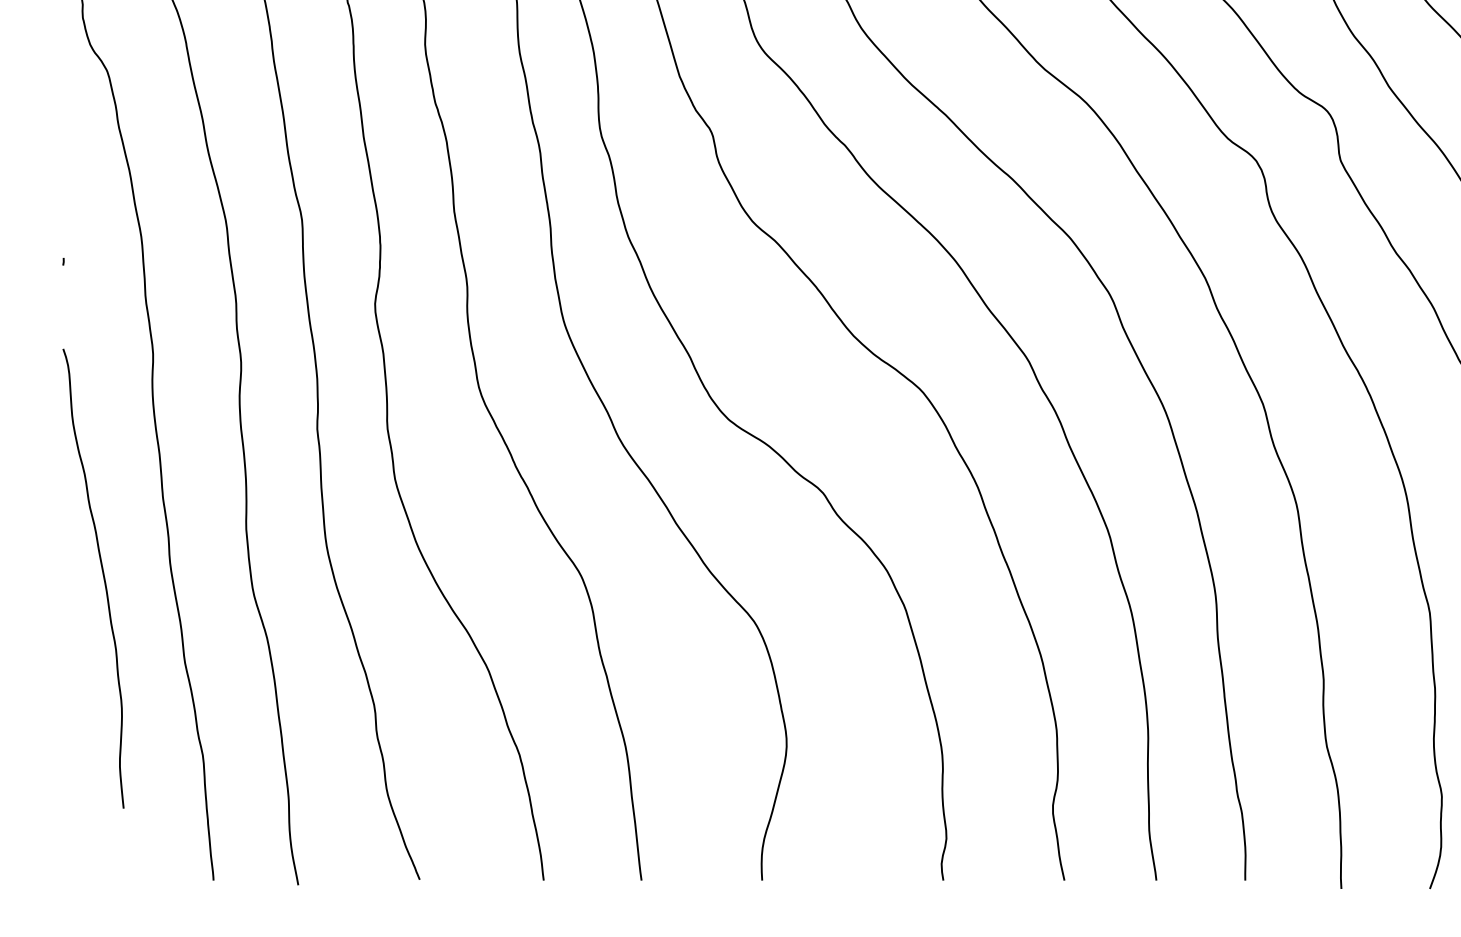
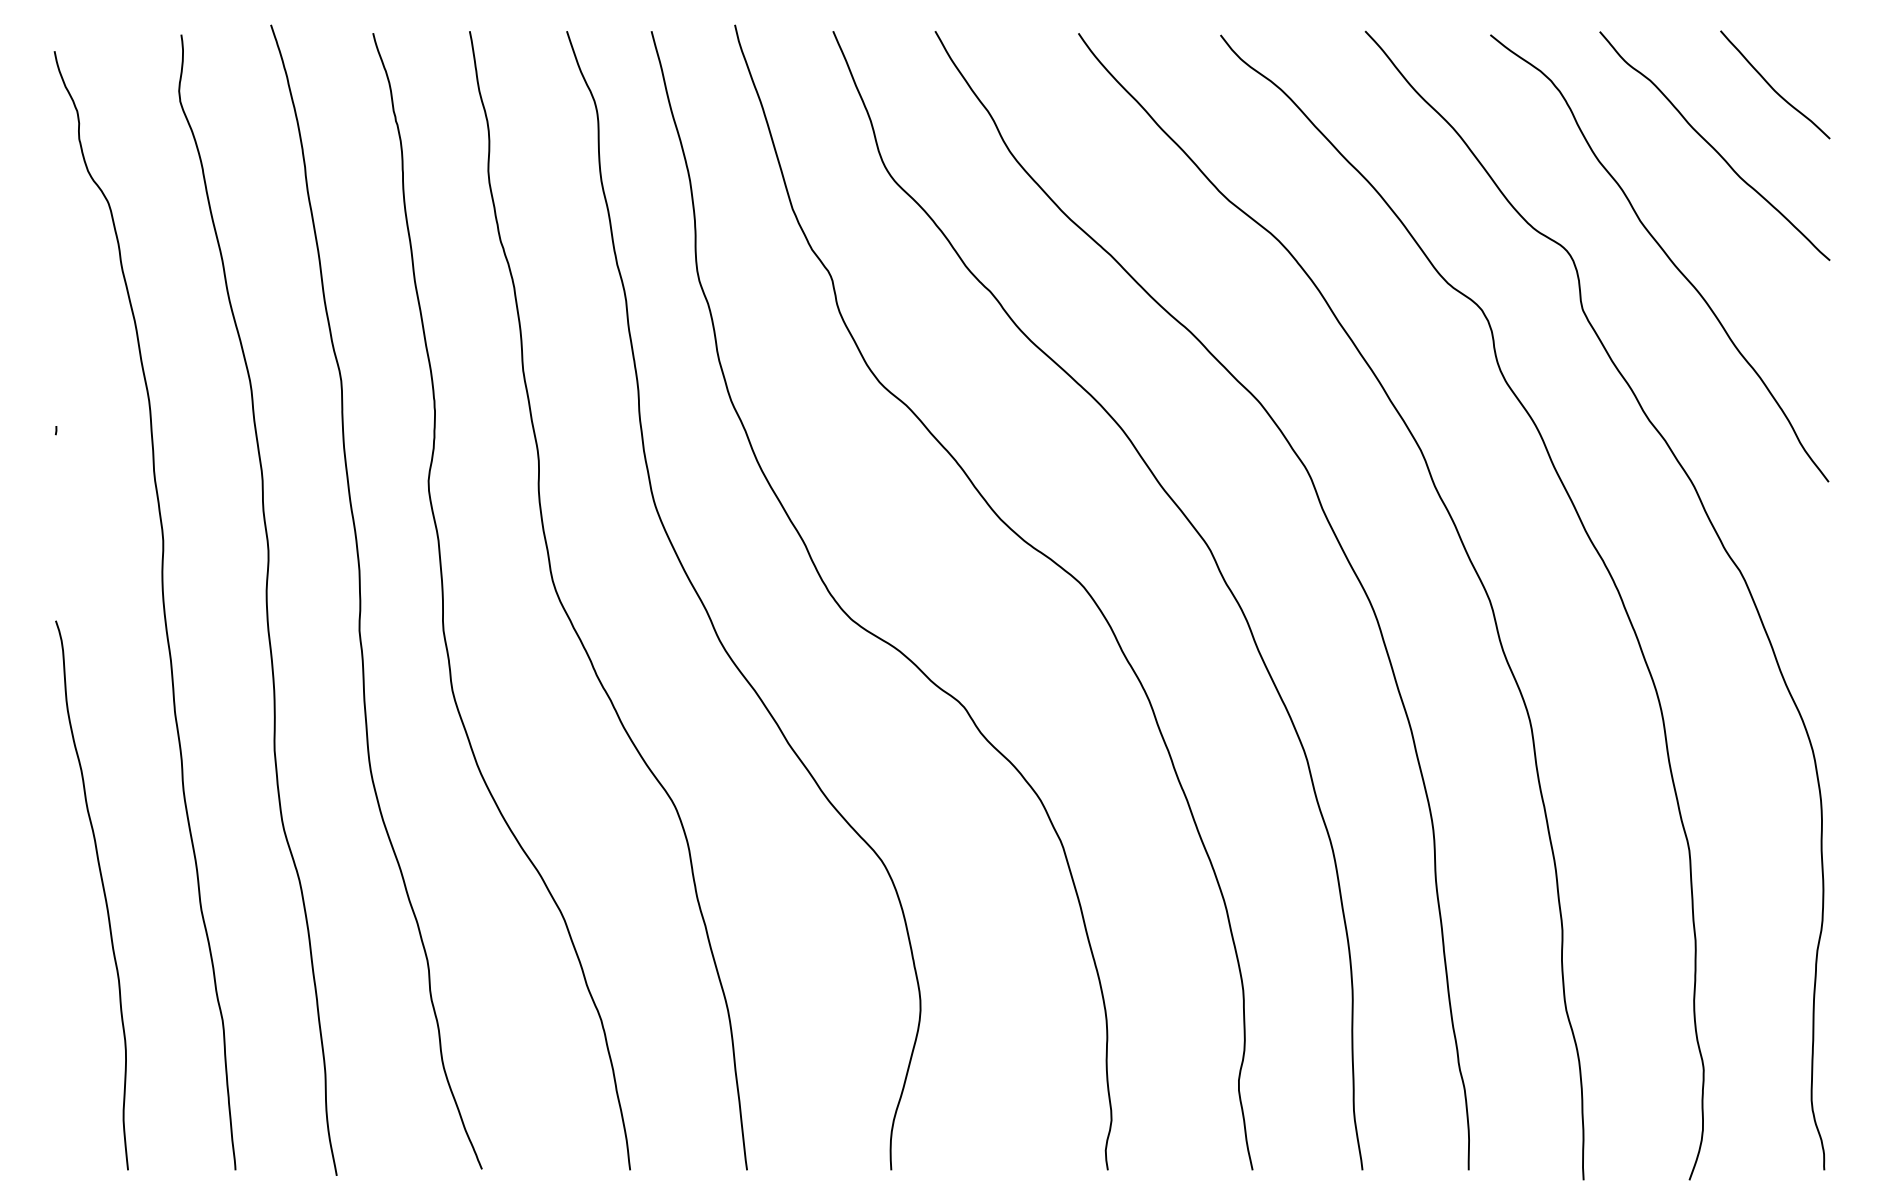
curve: (103, 577) -> (103, 893), moved

